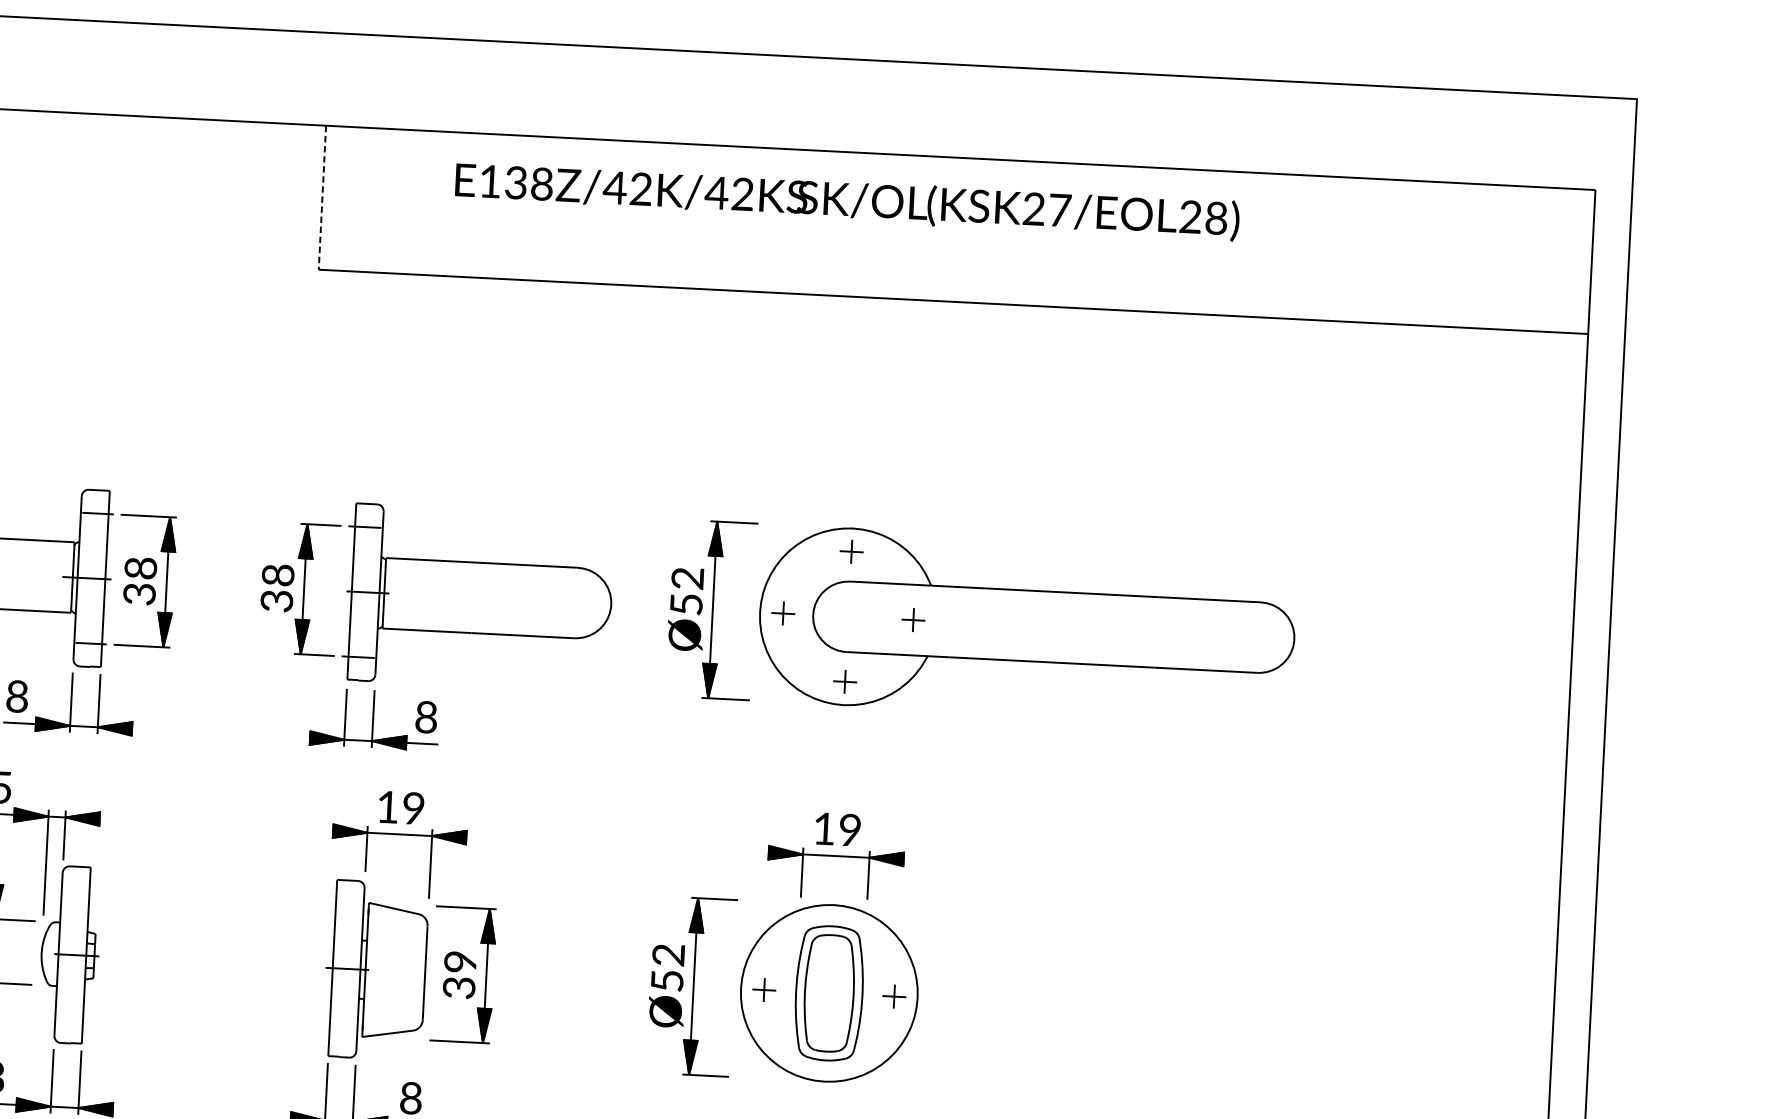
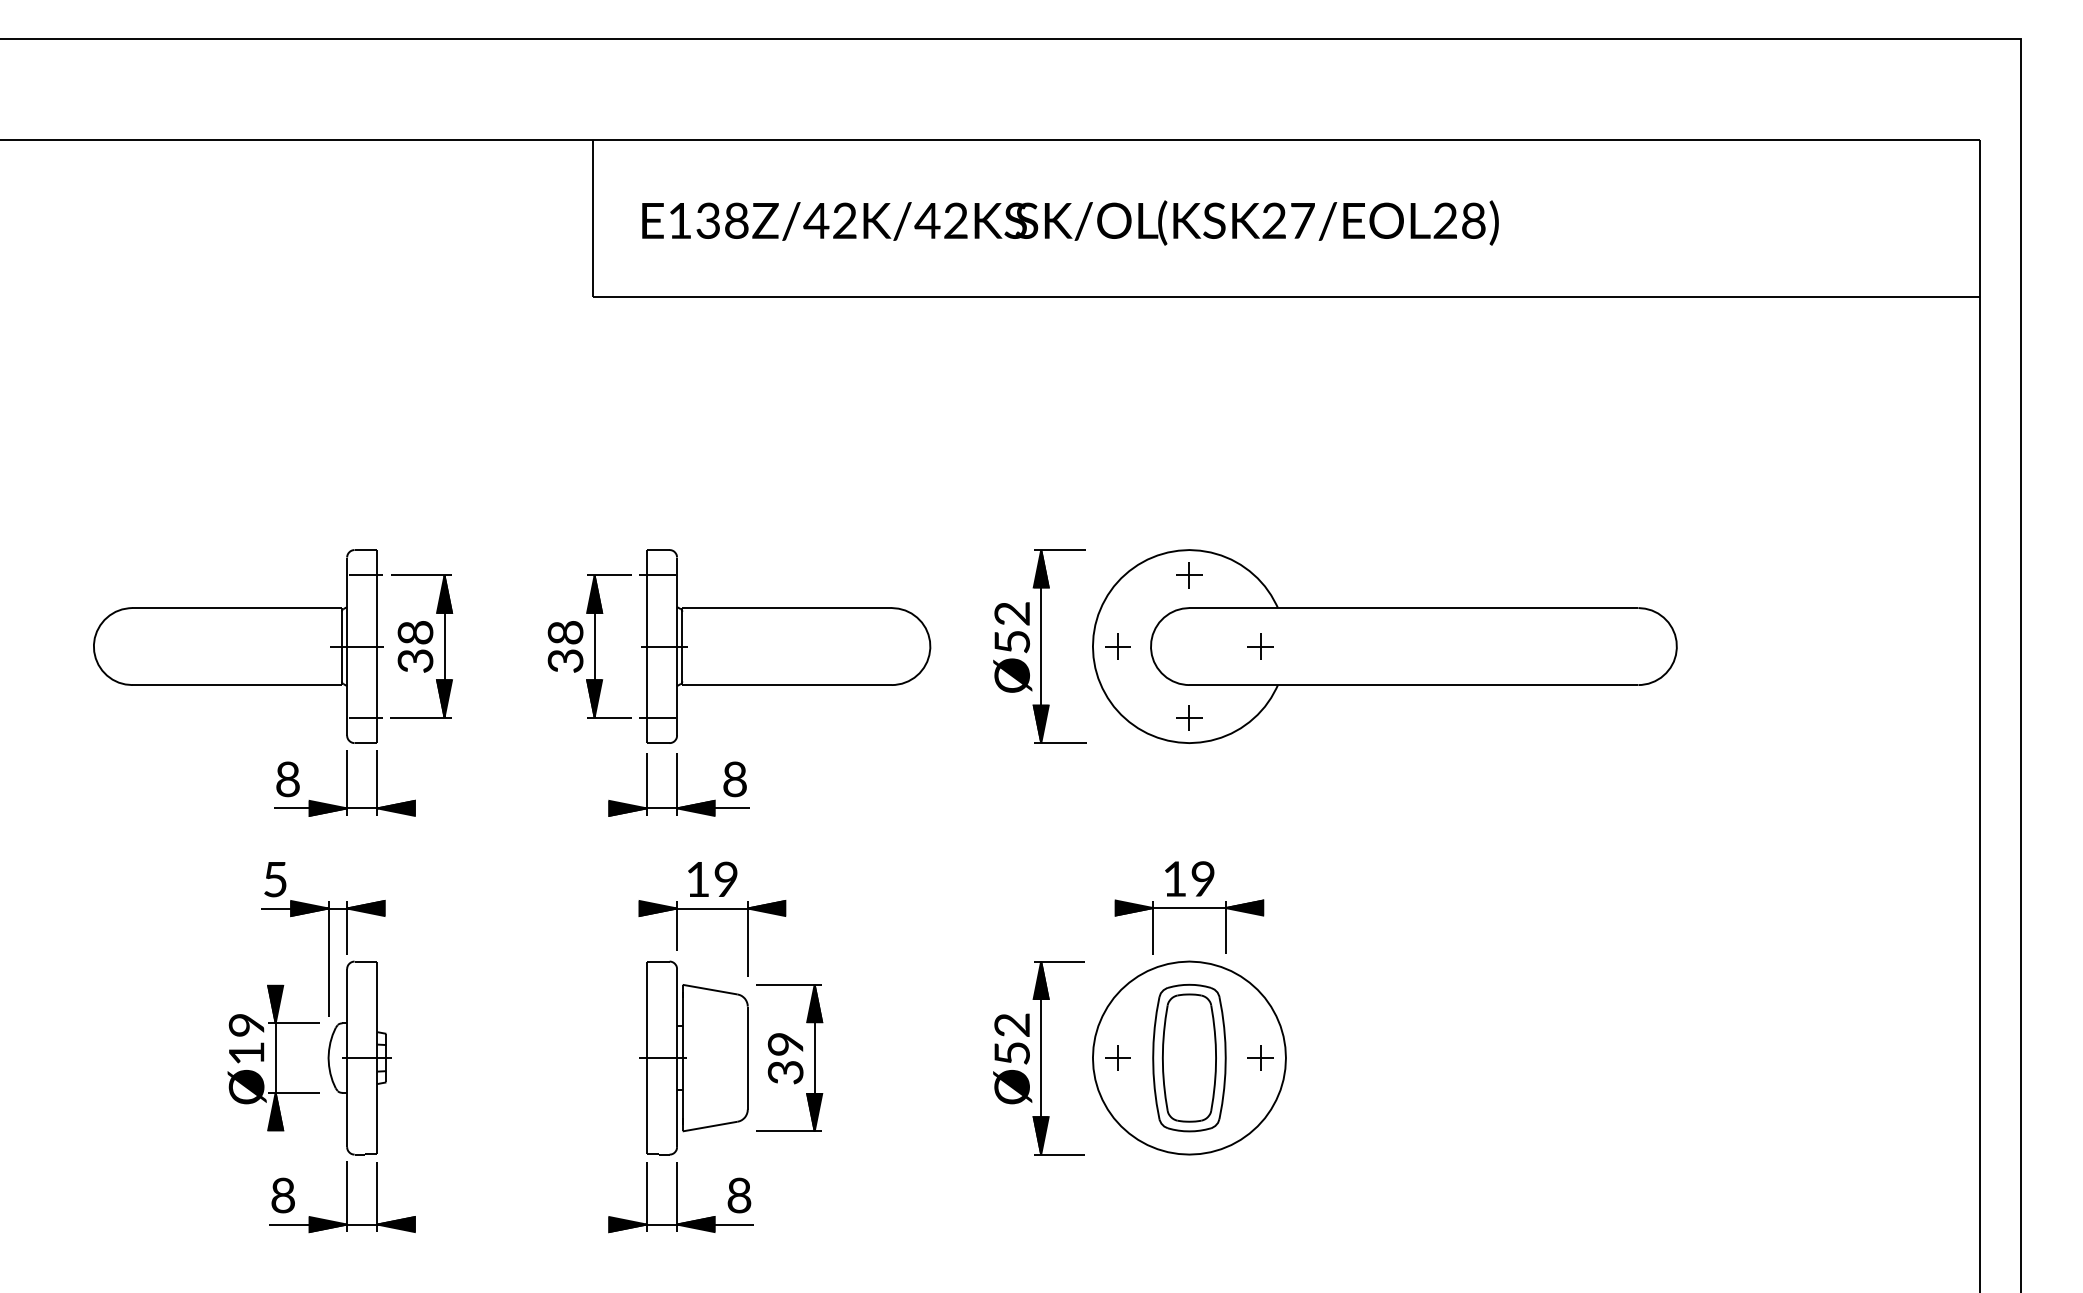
line: (322, 197) -> (592, 218), dashed -> solid
text: (847, 201) -> (1070, 222), moved

